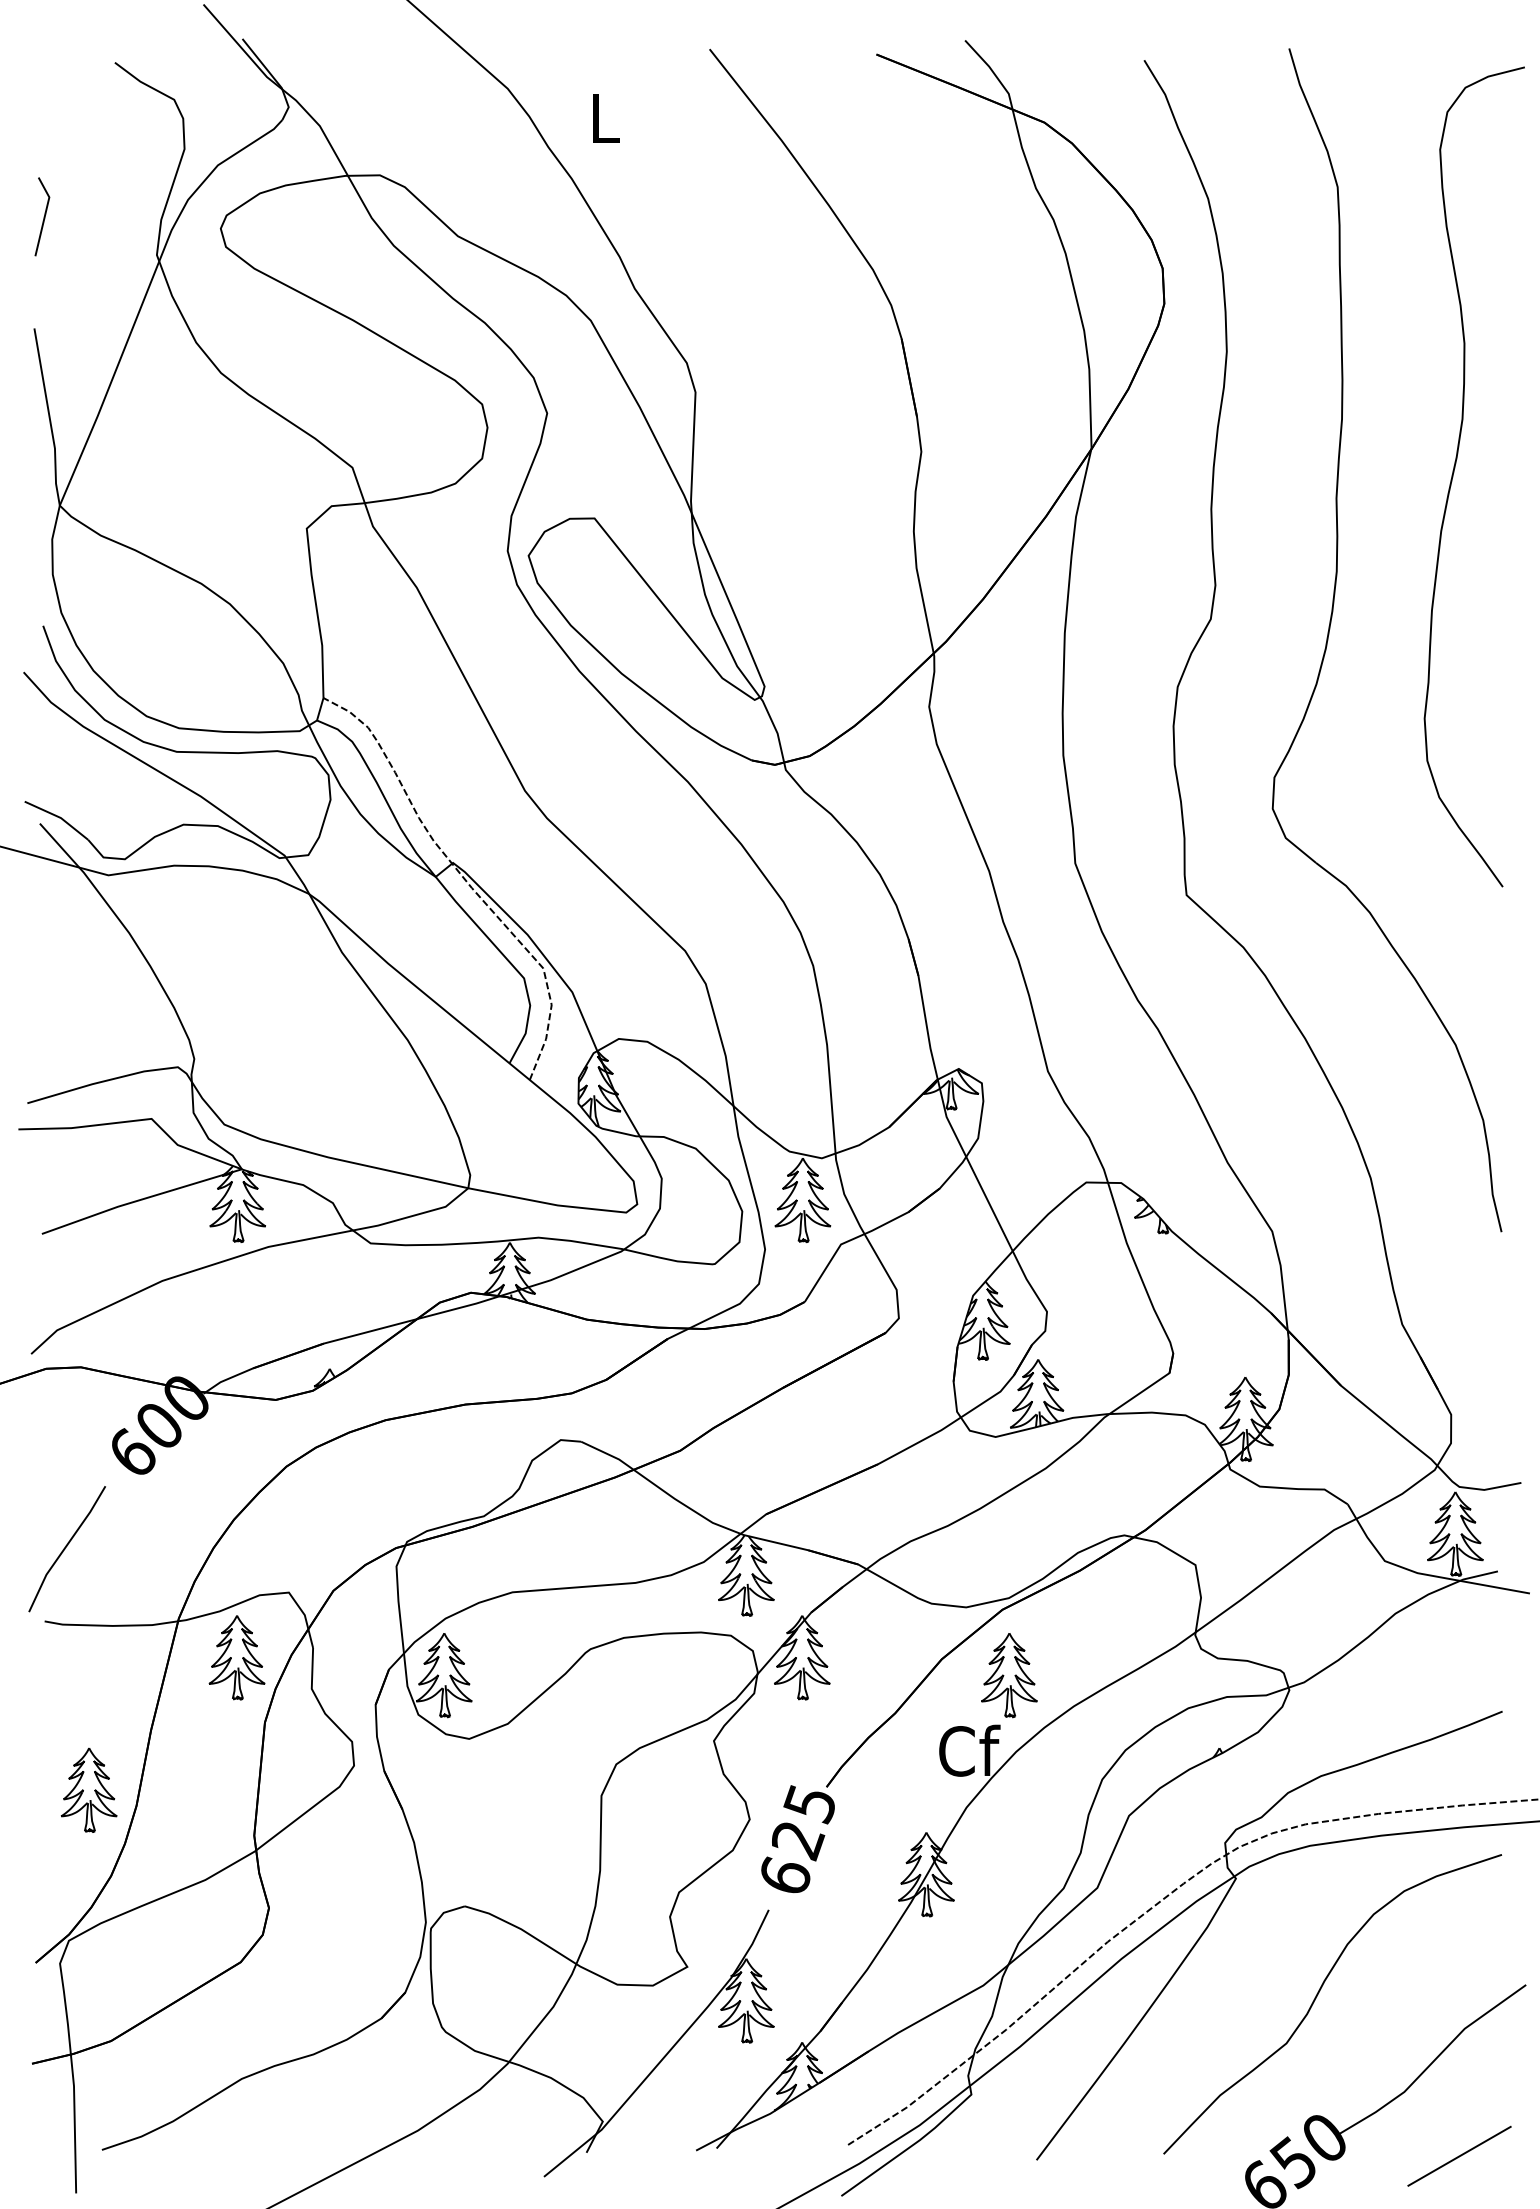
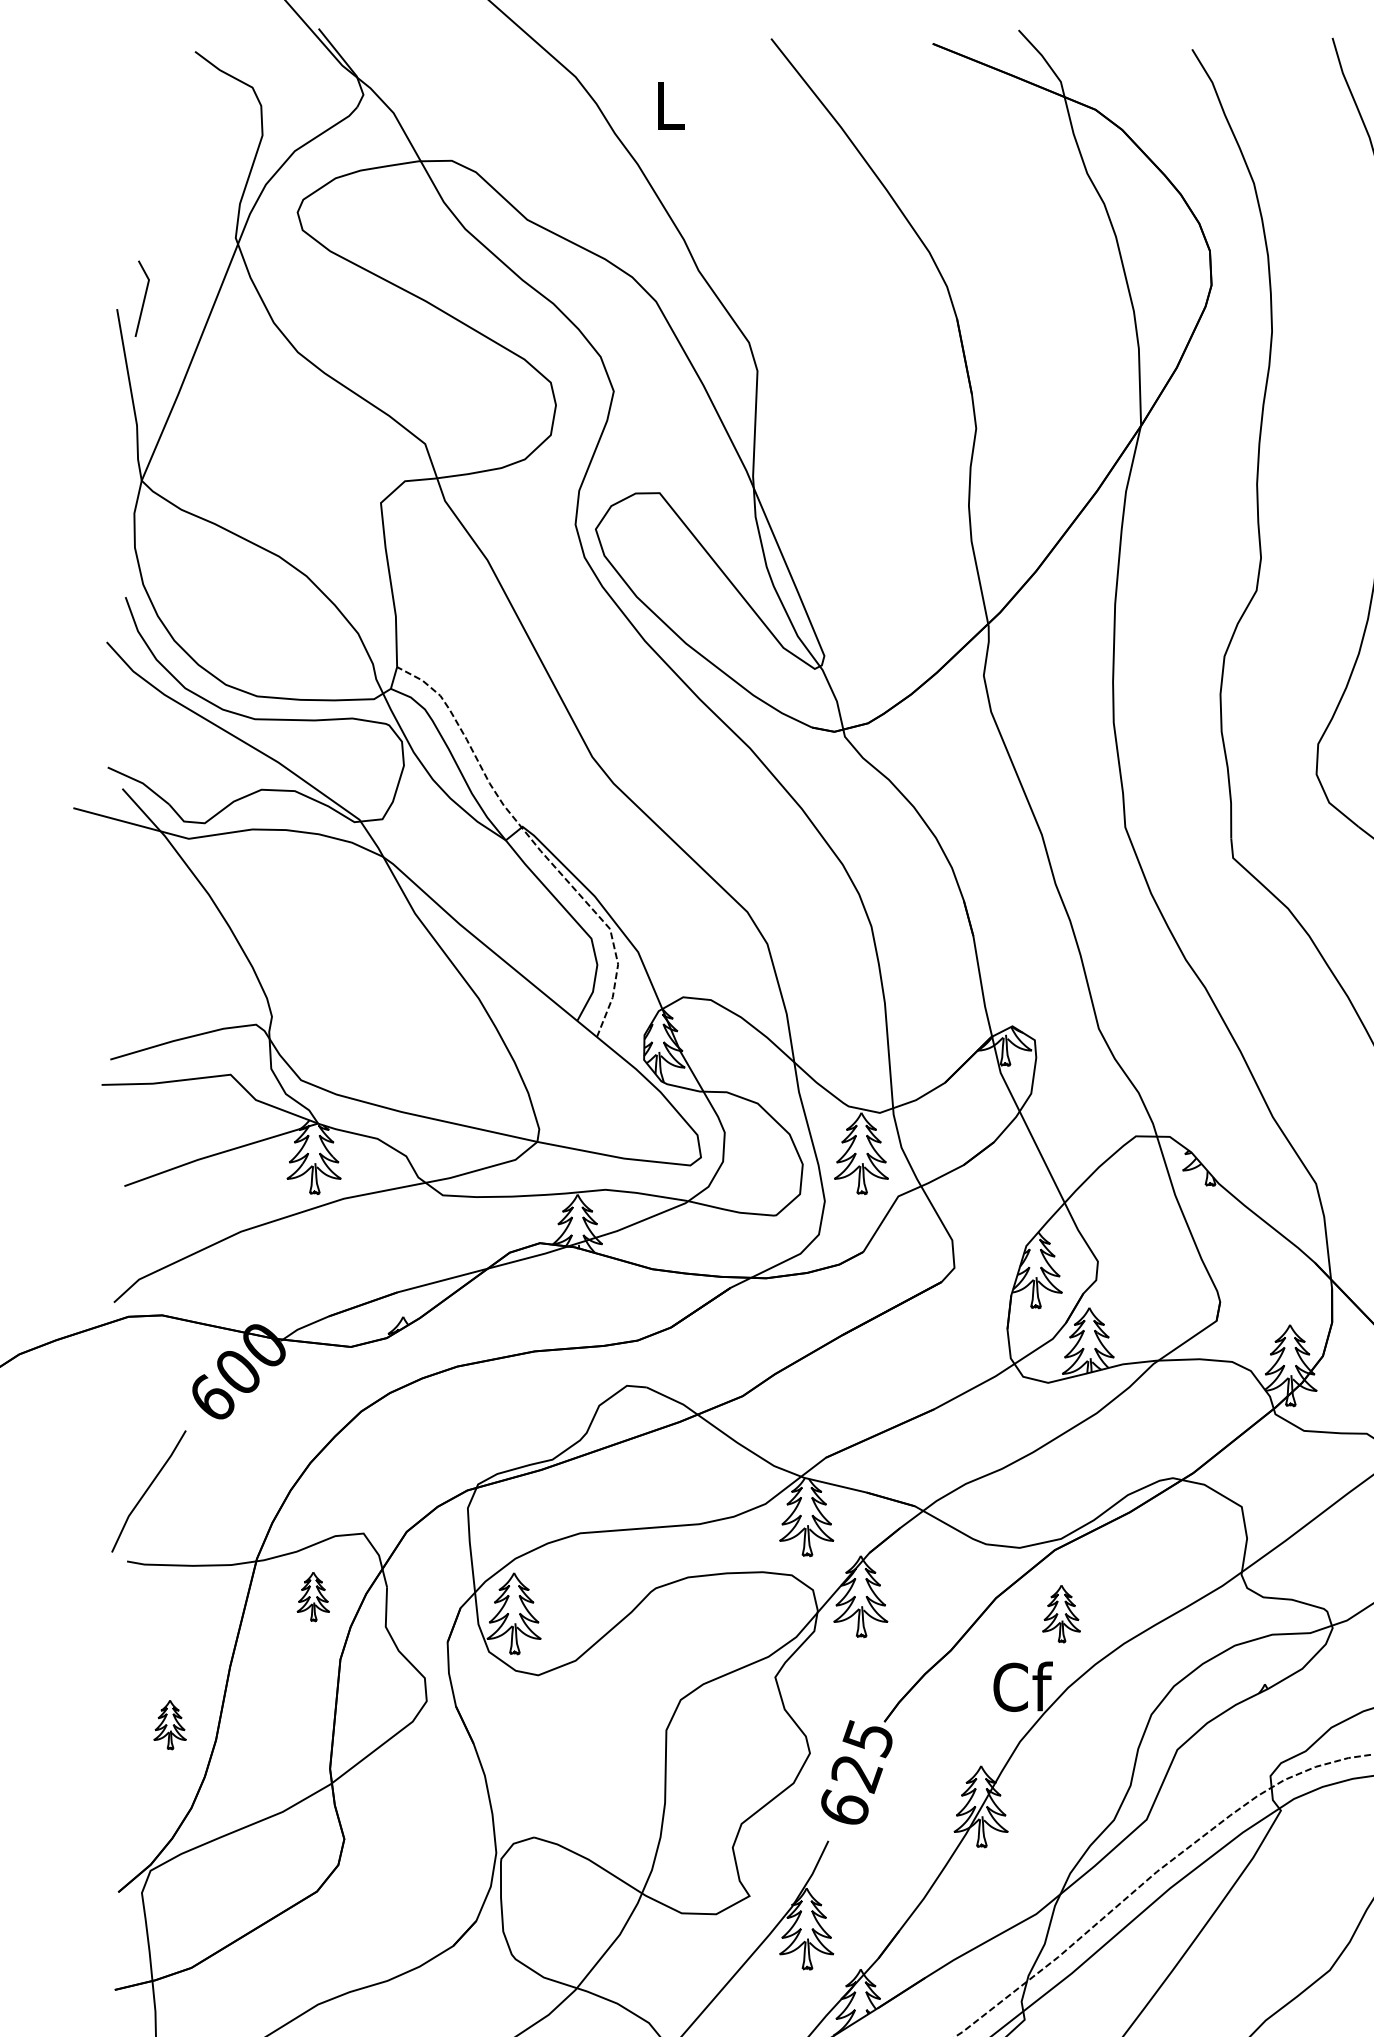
line: (43, 216) -> (143, 298), moved
part: (236, 1657) -> (312, 1596), size x0.6
part: (1009, 1675) -> (1061, 1613), size x0.7
part: (88, 1789) -> (169, 1724), size x0.6

